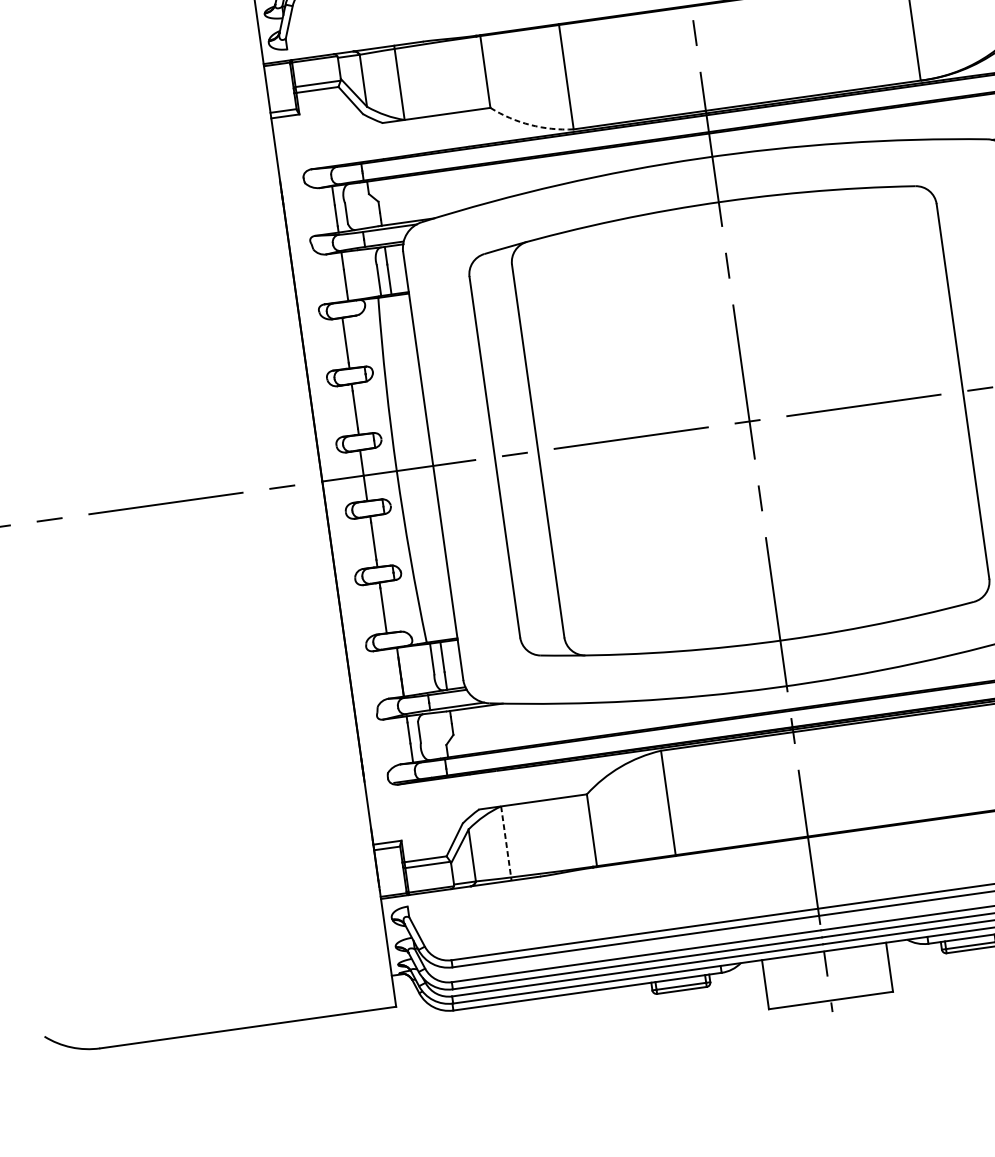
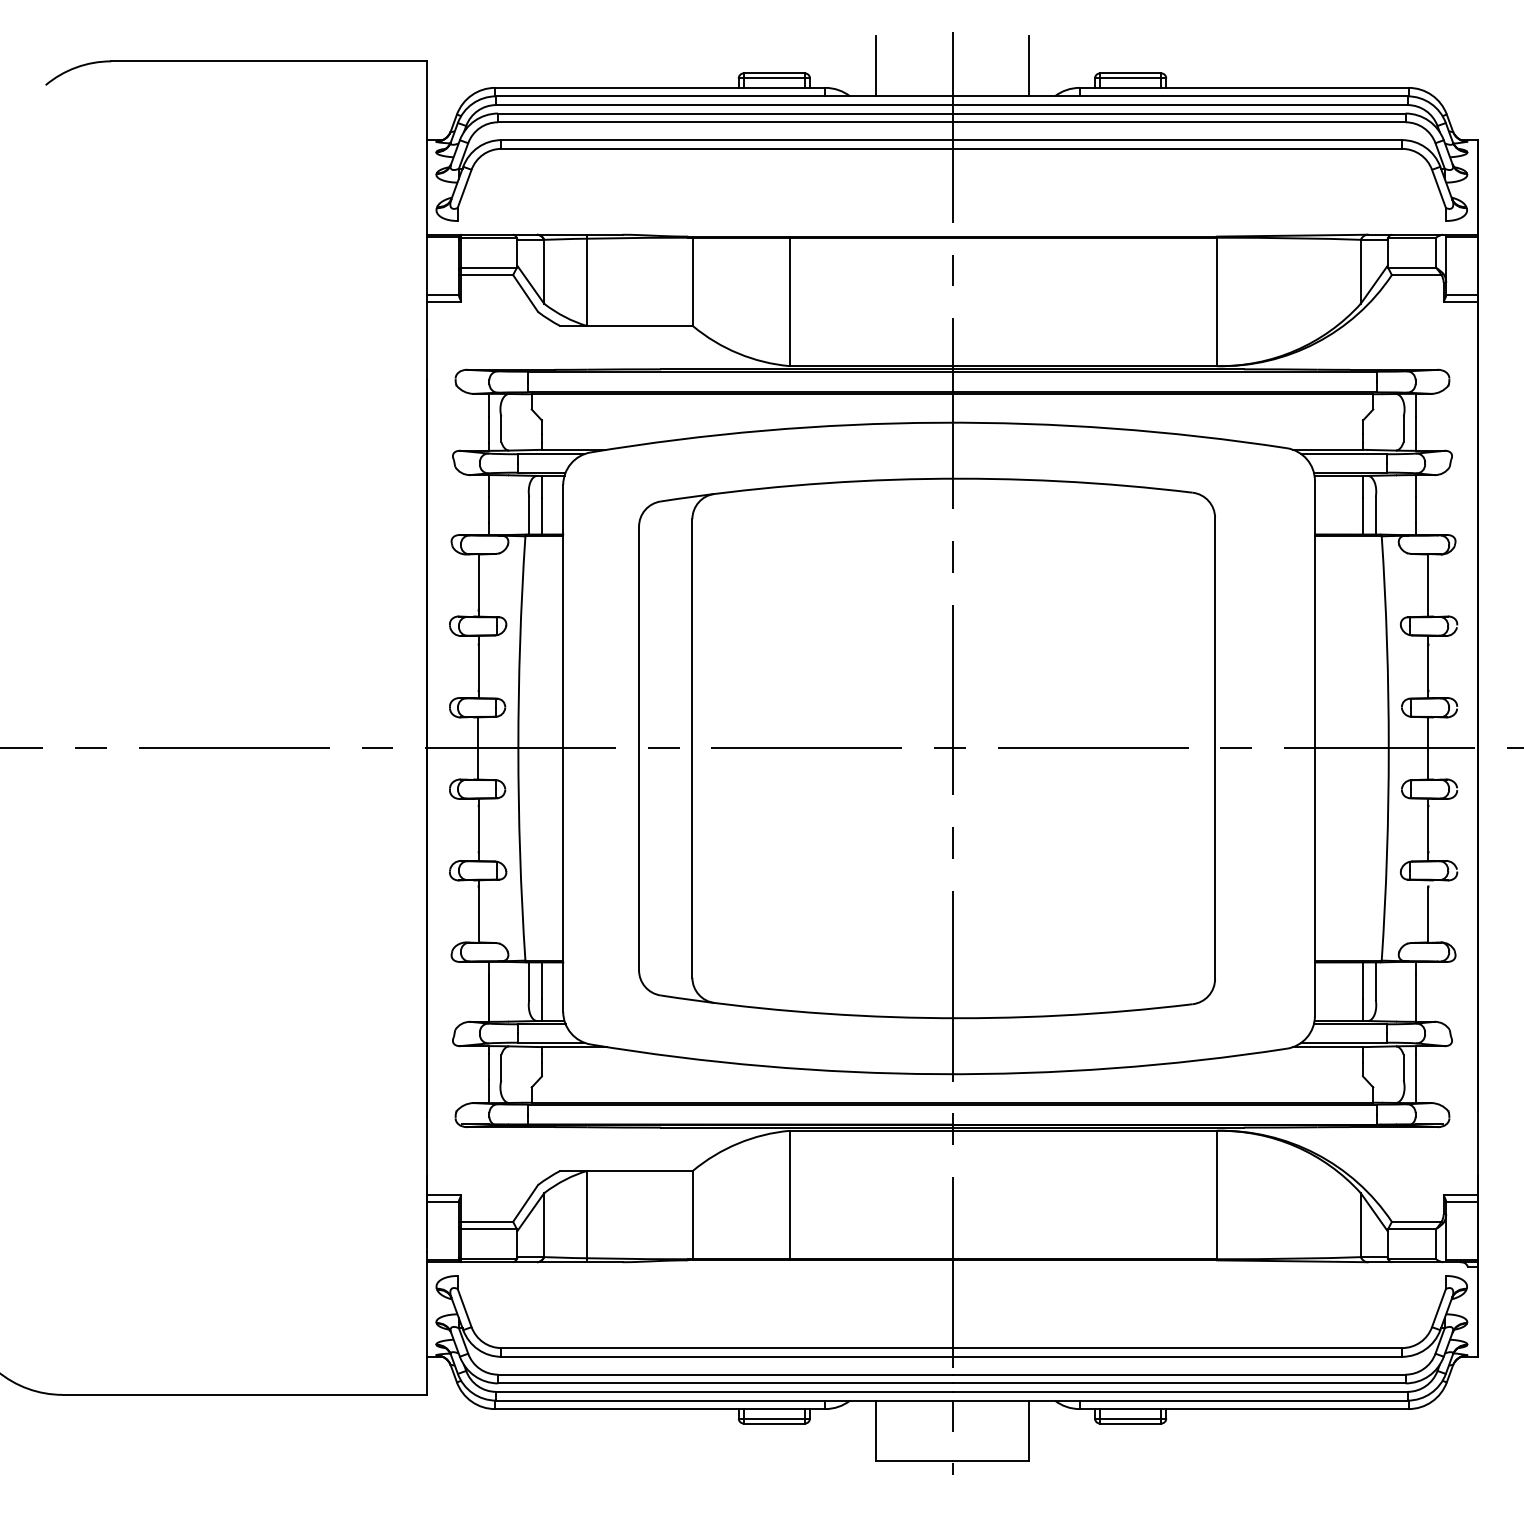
arc: (530, 124) -> (738, 353), dashed -> solid
line: (506, 843) -> (587, 1216), dashed -> solid

